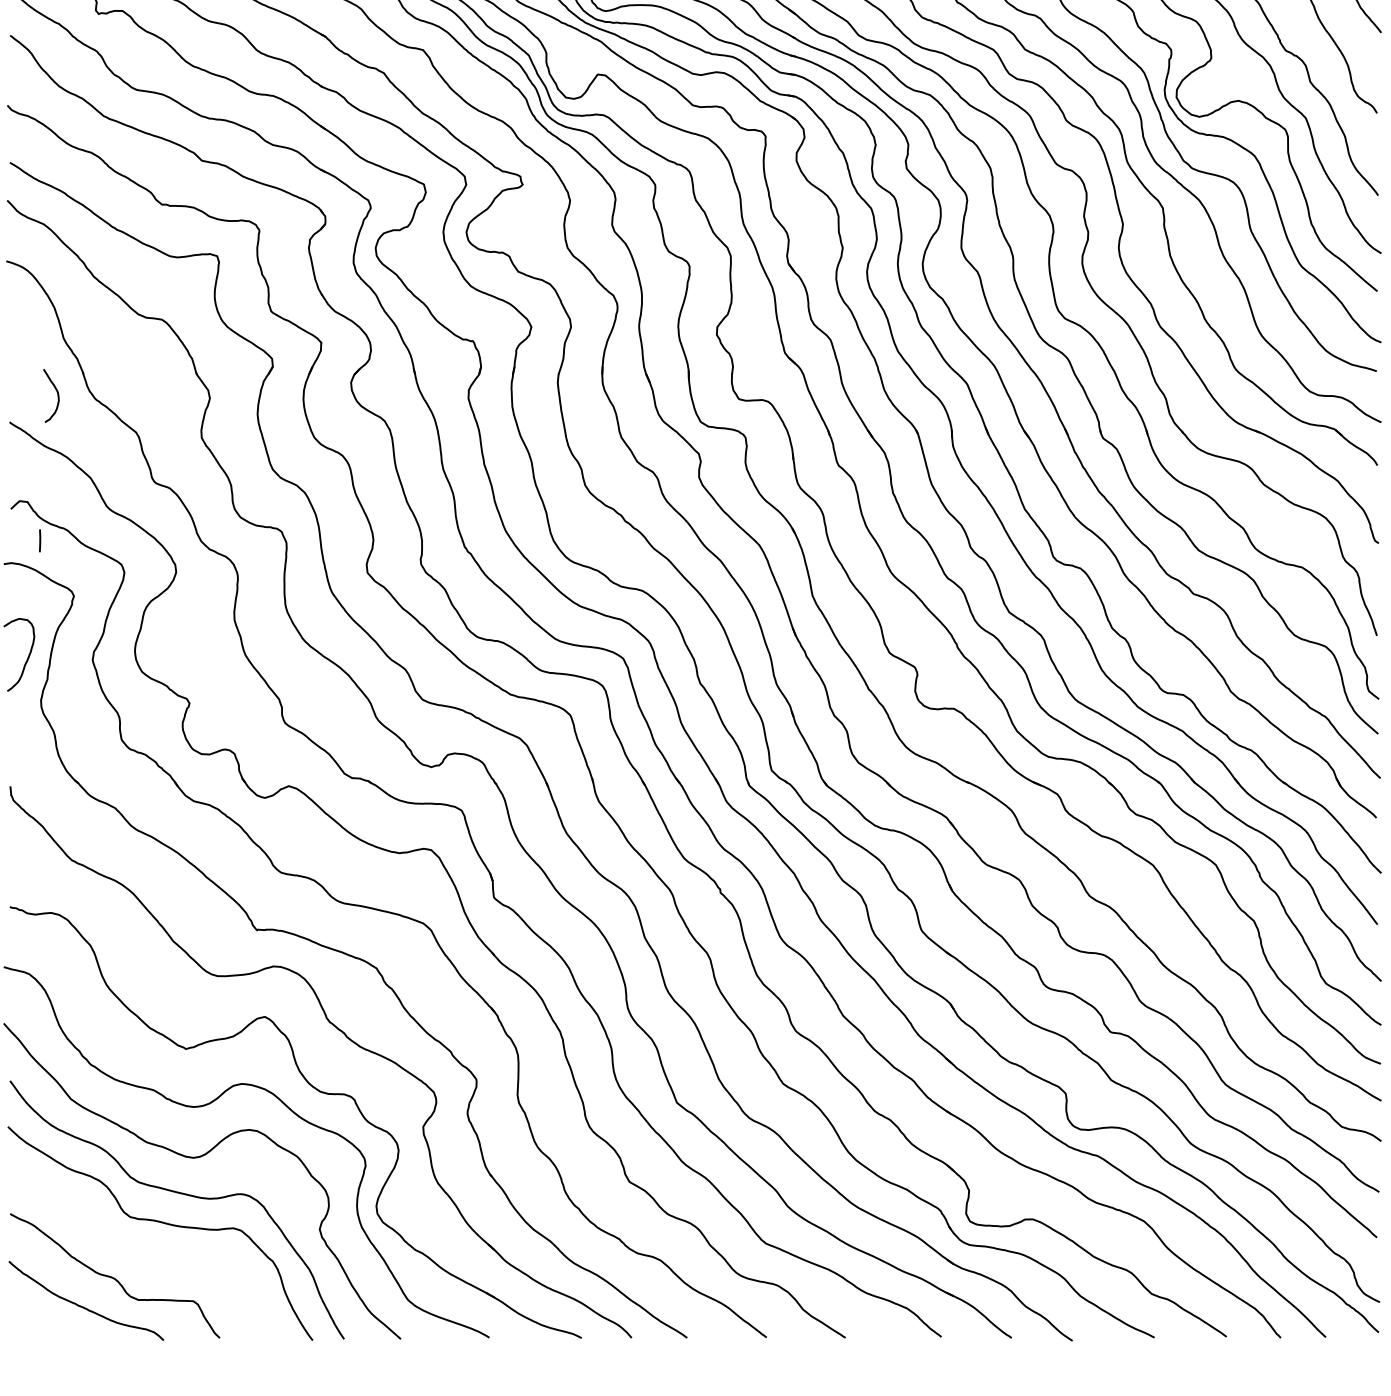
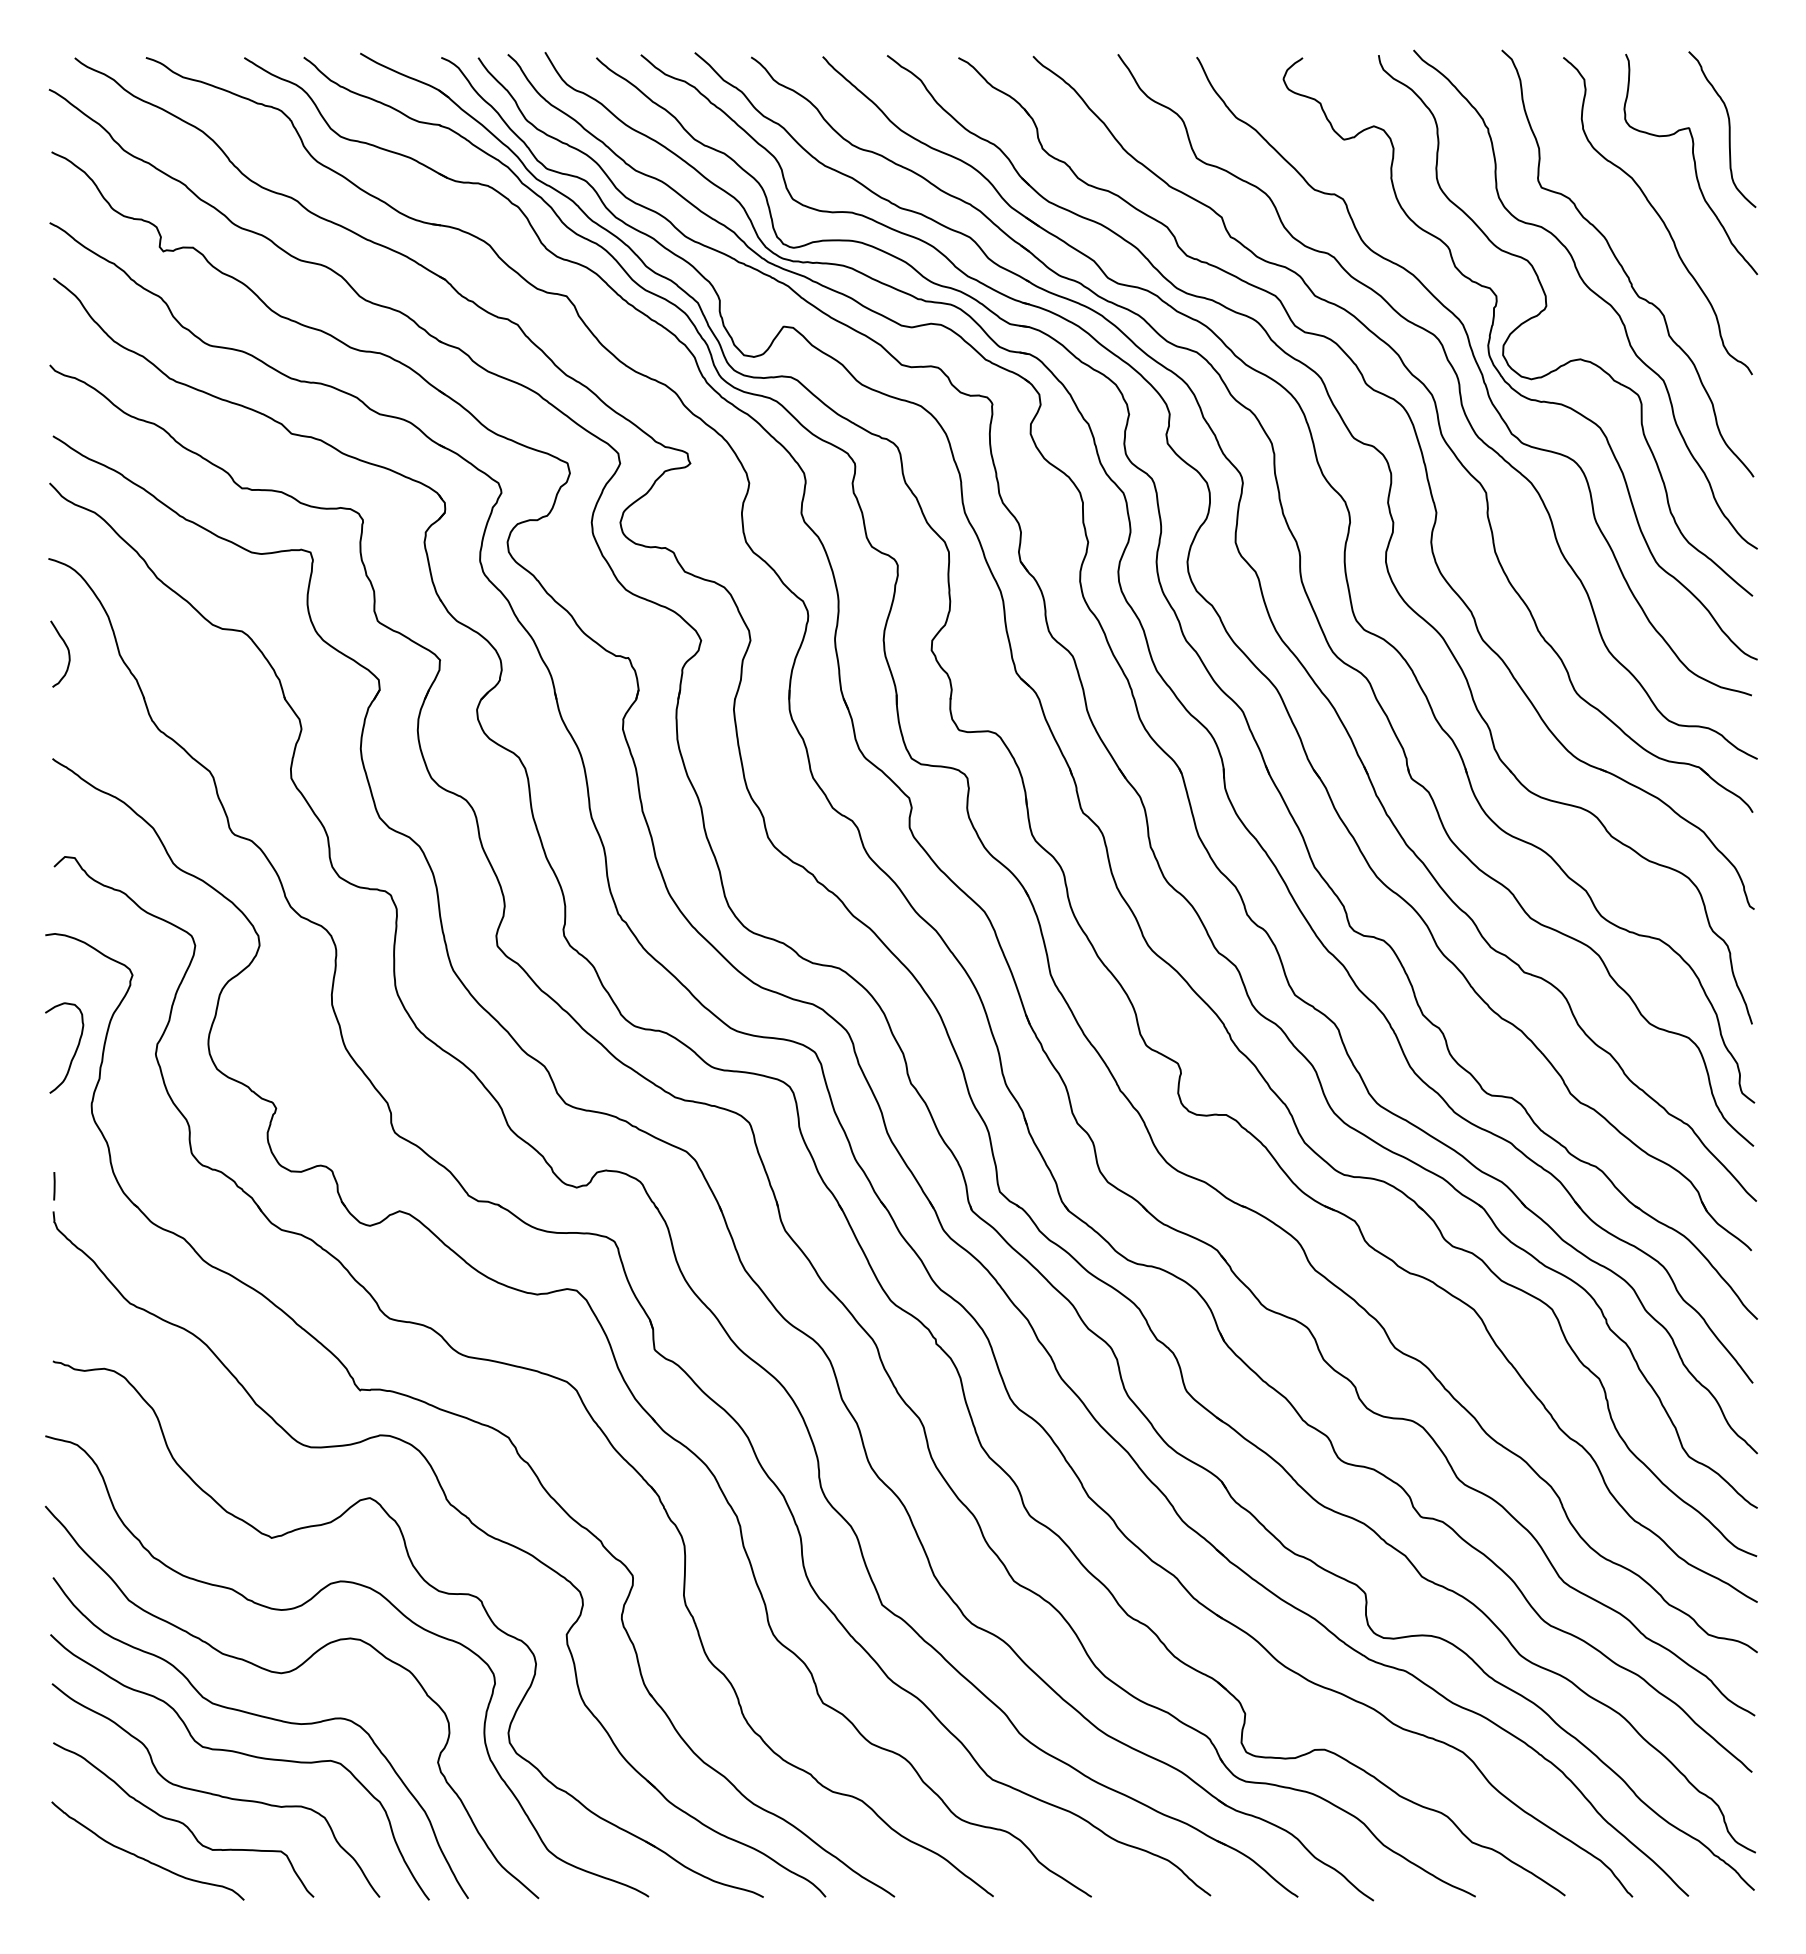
curve: (57, 392) -> (67, 650), moved
line: (40, 541) -> (54, 1186), moved
curve: (139, 1254) -> (214, 1793), added

